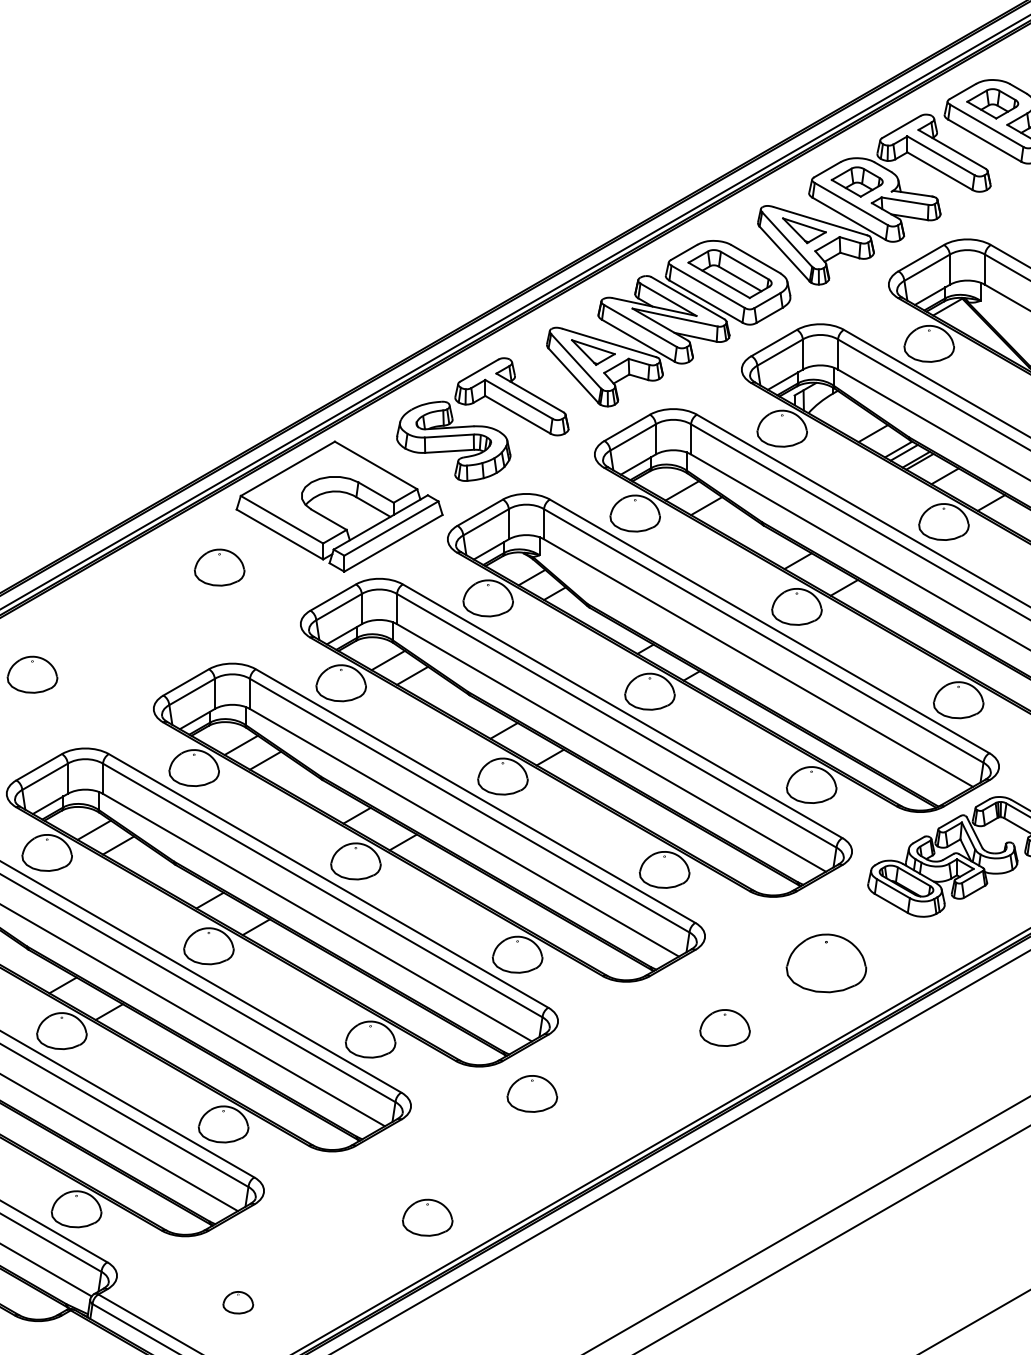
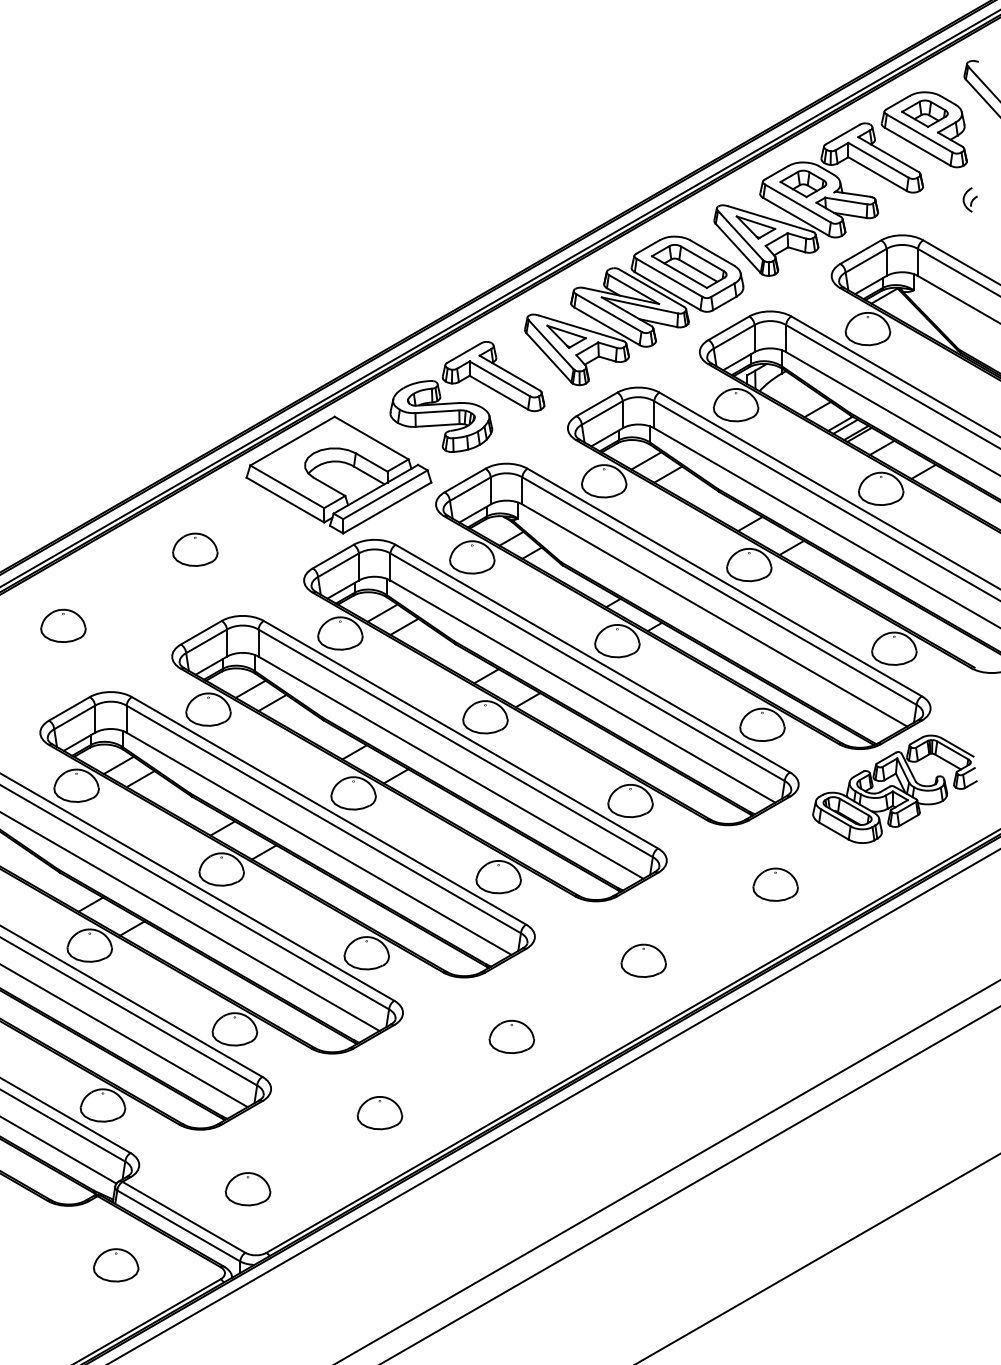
part: (219, 567) -> (195, 549), moved
part: (826, 962) -> (775, 884), size x0.62
part: (724, 1027) -> (643, 960), moved
part: (531, 1093) -> (511, 1036), moved
part: (427, 1218) -> (379, 1113), moved
part: (237, 1302) -> (247, 1189), size x1.67

